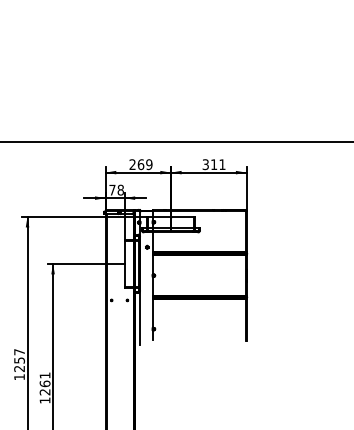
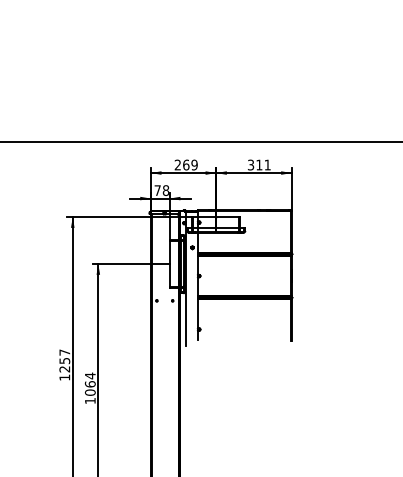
text: (45, 383) -> (90, 383), 1261 -> 1064

